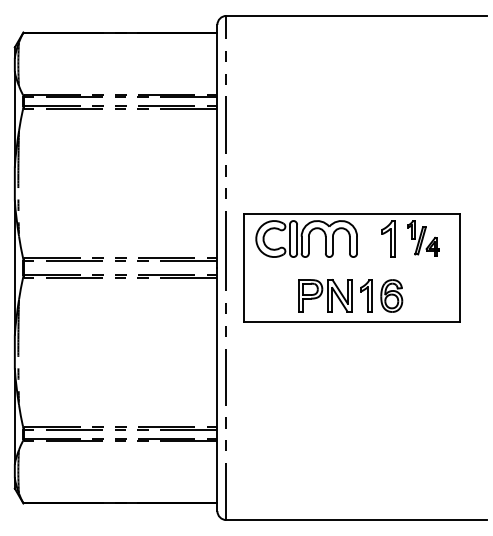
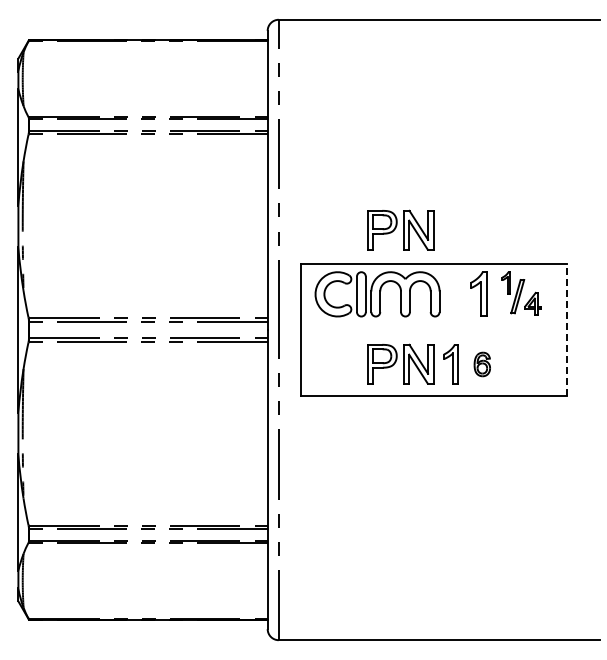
part: (325, 186) -> (400, 229), added
line: (460, 267) -> (566, 329), solid -> dashed
part: (391, 296) -> (482, 364), size x0.6

